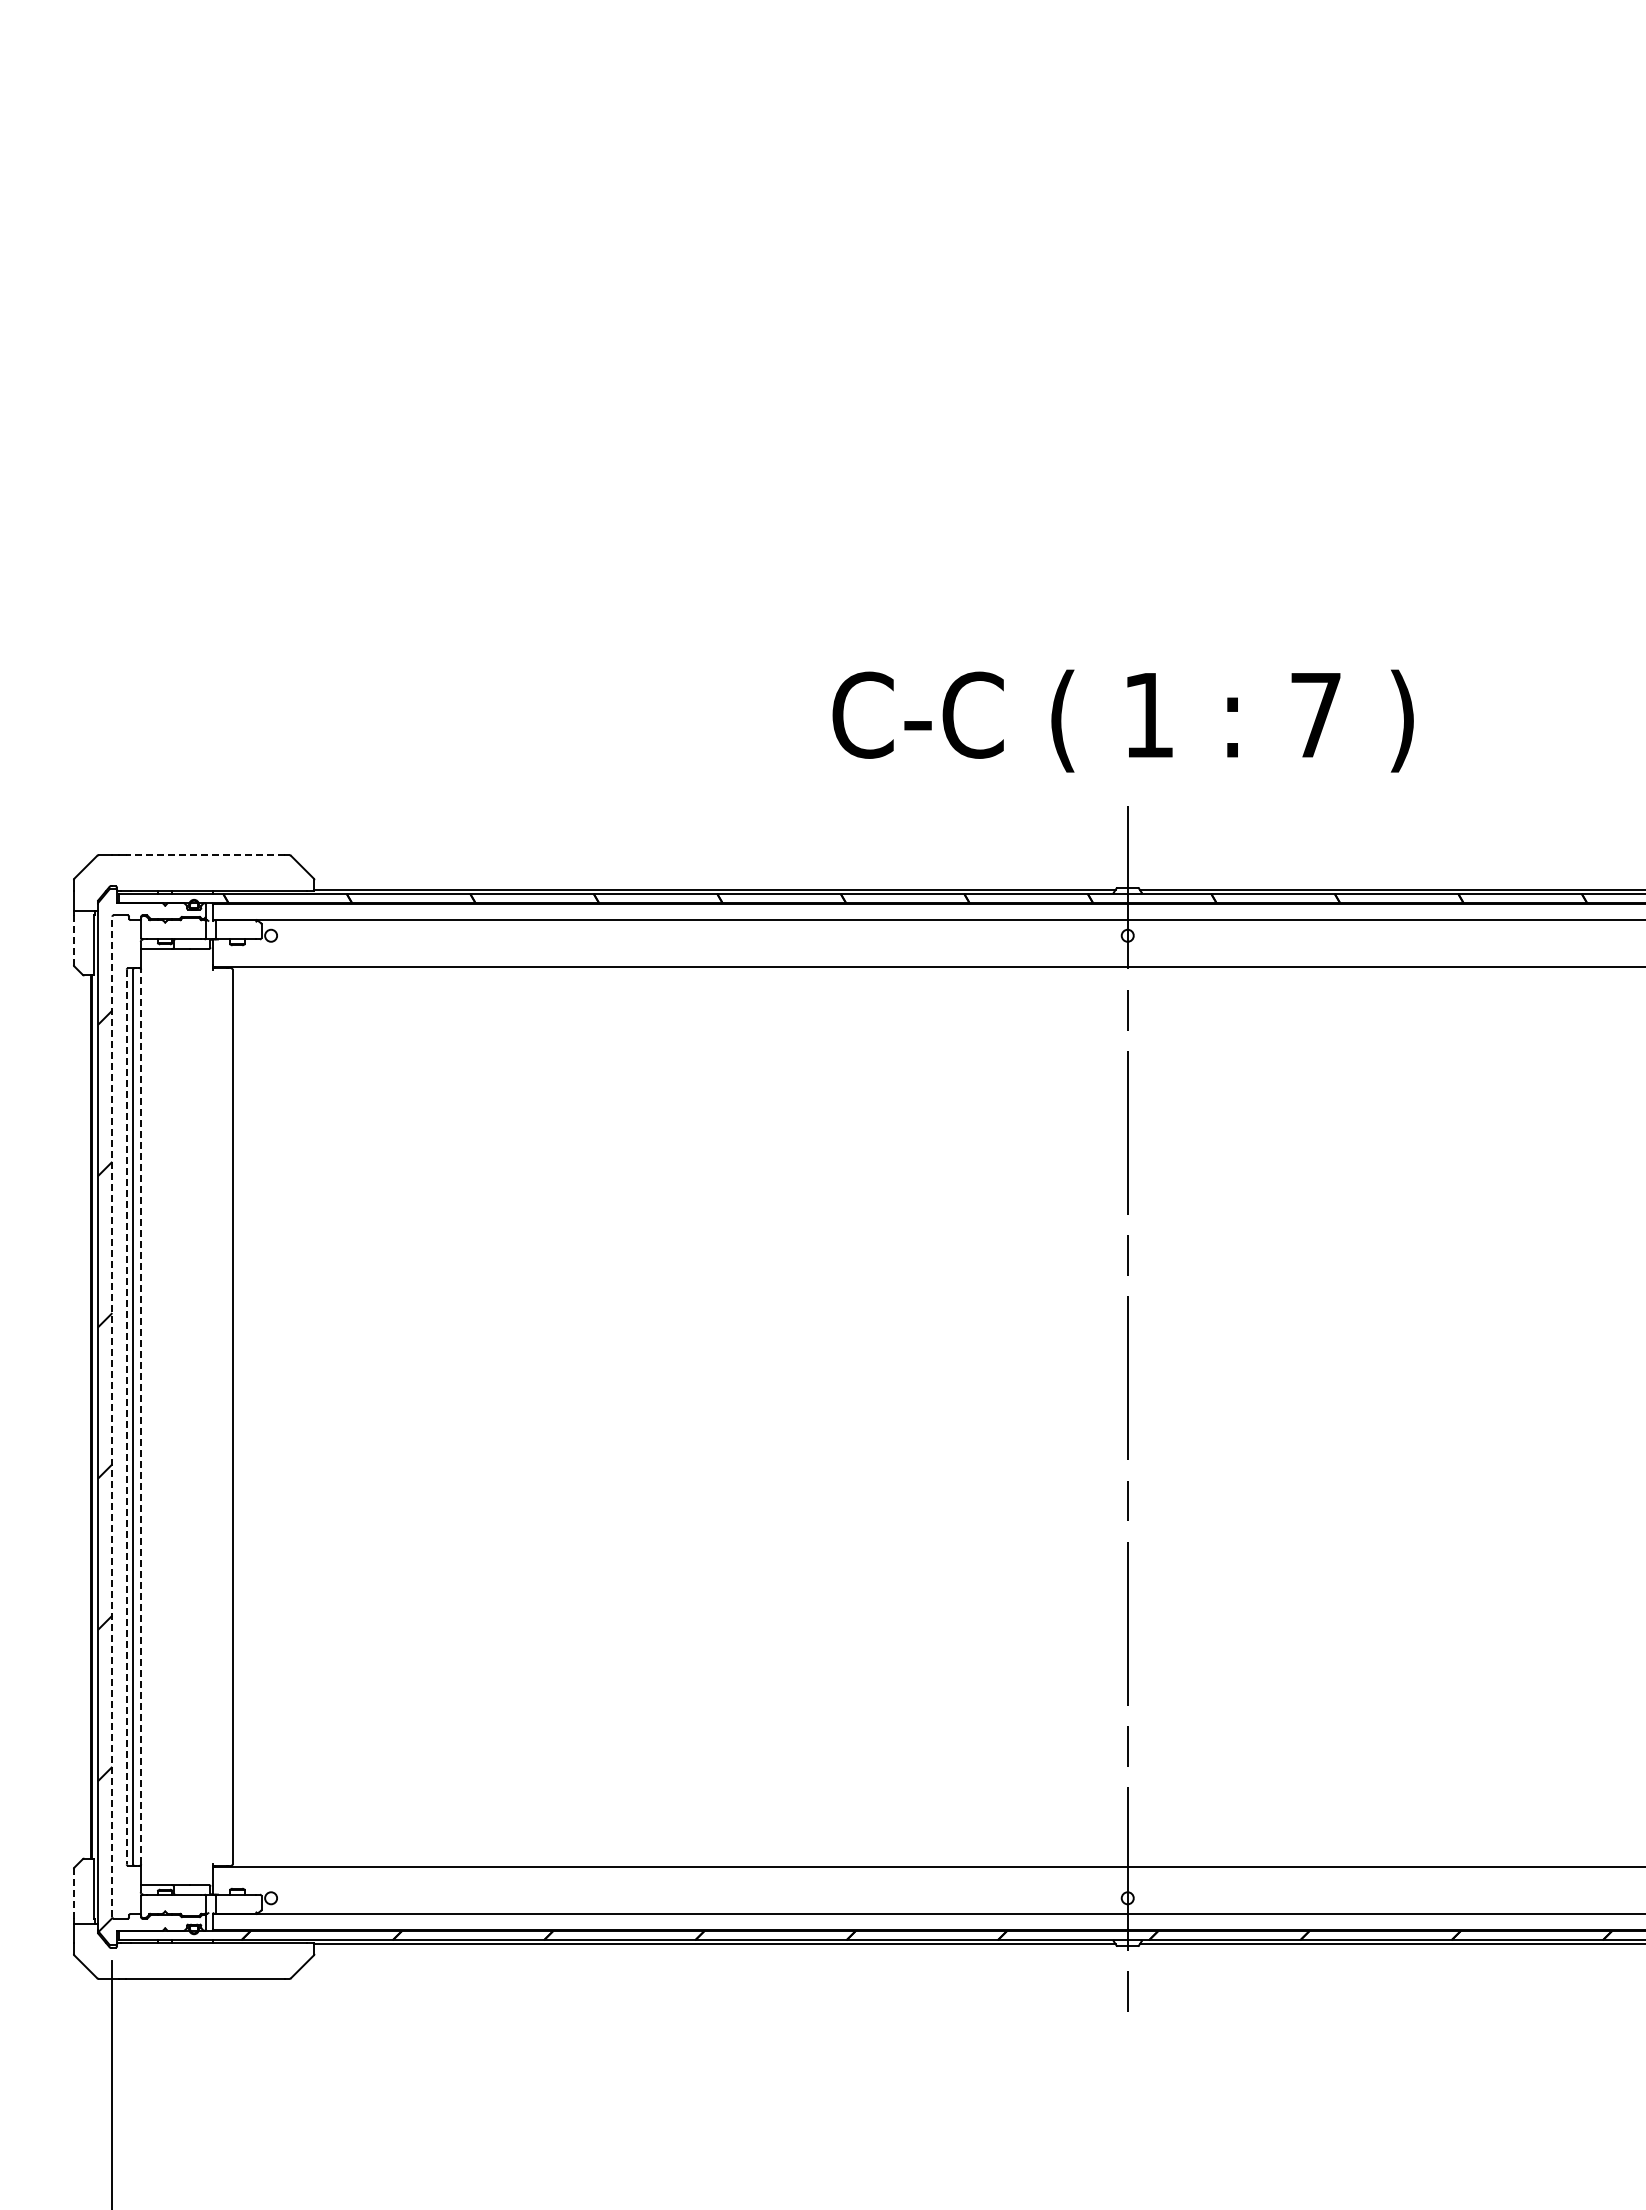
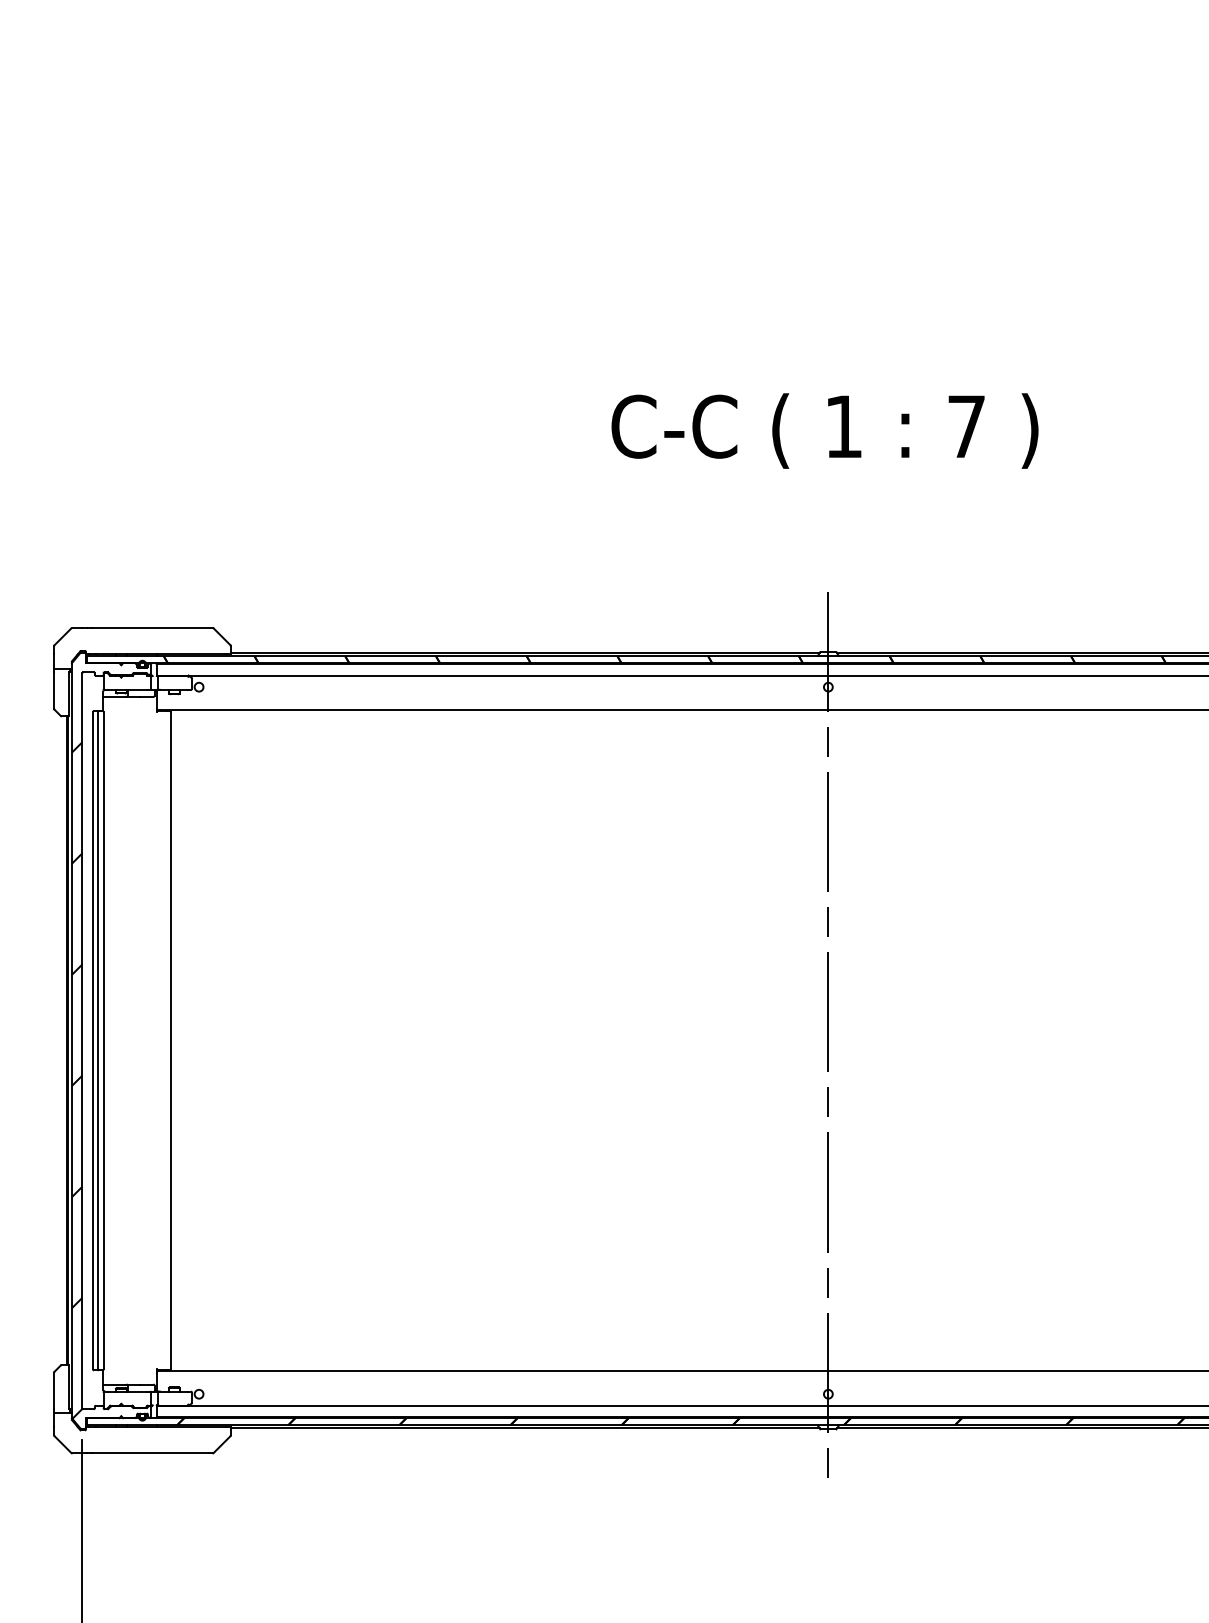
text: (1122, 720) -> (824, 430), moved
line: (204, 855) -> (150, 628), dashed -> solid
line: (73, 940) -> (53, 690), dashed -> solid
line: (112, 1416) -> (82, 1040), dashed -> solid
line: (141, 1416) -> (103, 1040), dashed -> solid
line: (126, 1417) -> (92, 1041), dashed -> solid
line: (73, 1893) -> (53, 1390), dashed -> solid

